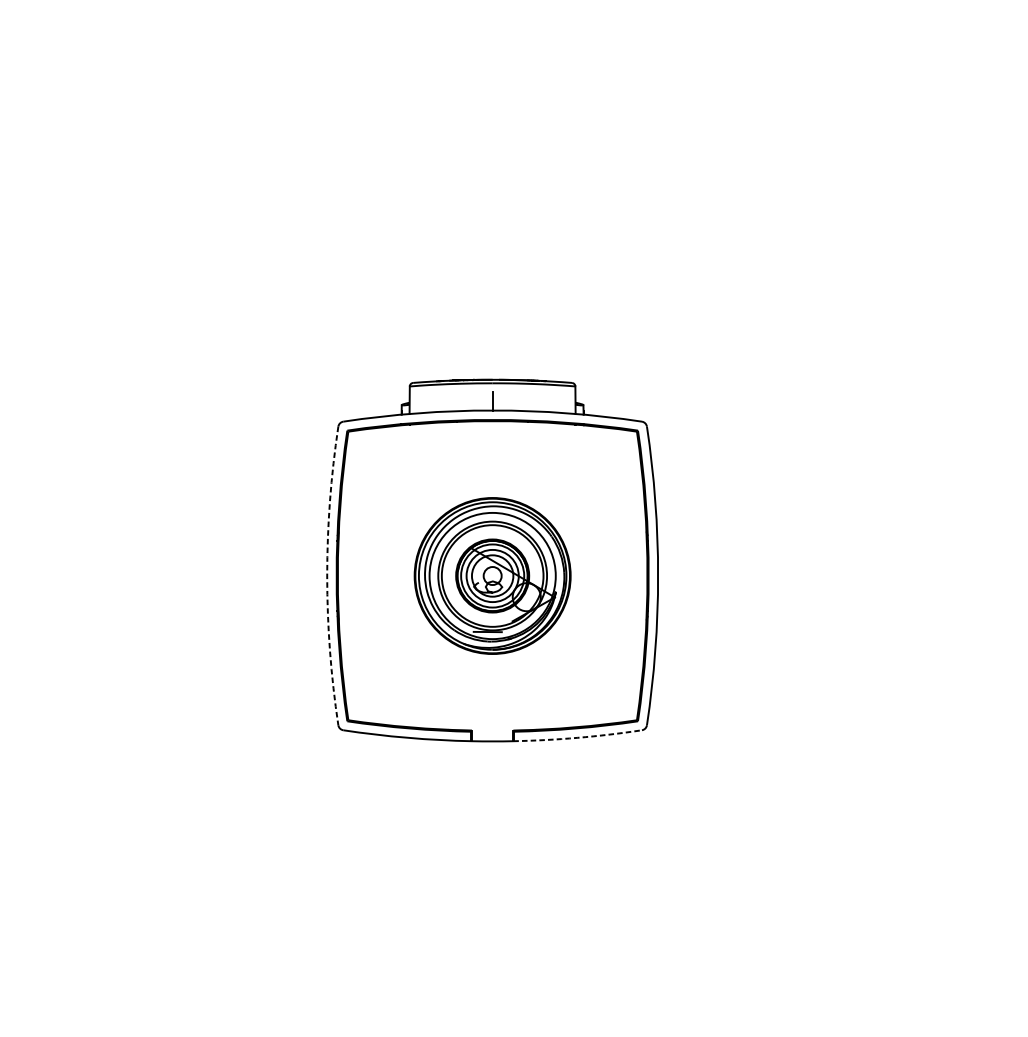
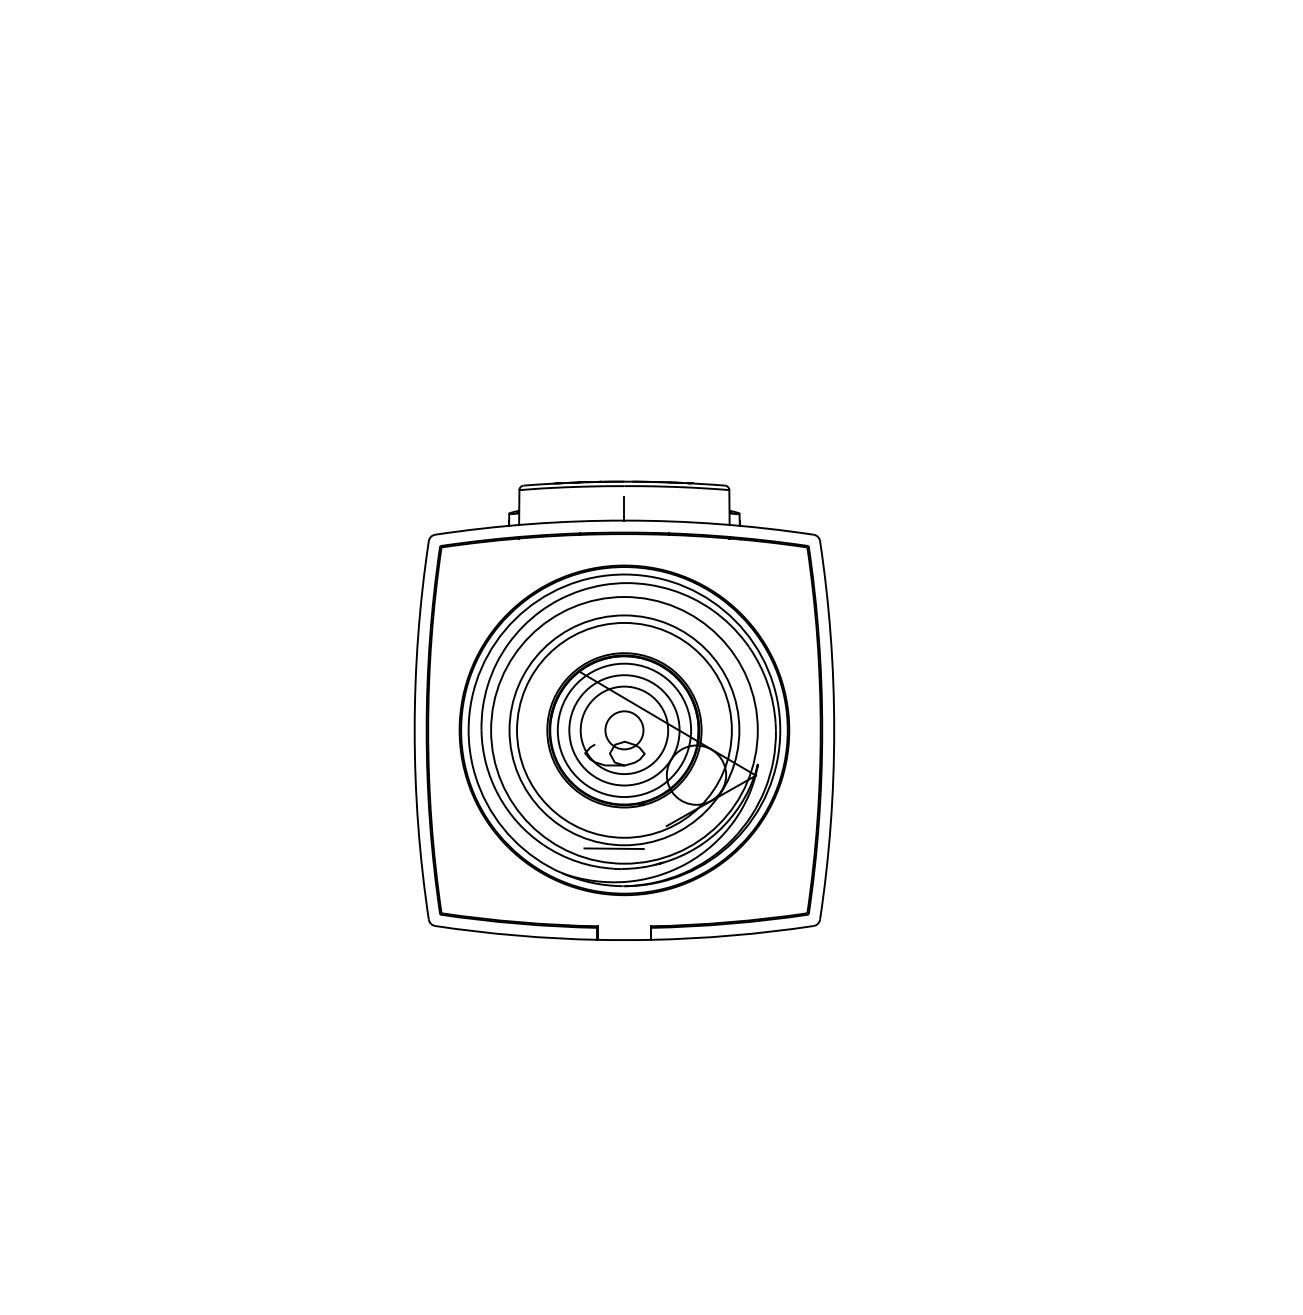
arc: (327, 576) -> (414, 730), dashed -> solid
part: (492, 576) -> (624, 730), size x1.67
arc: (577, 737) -> (732, 935), dashed -> solid

